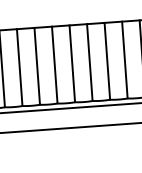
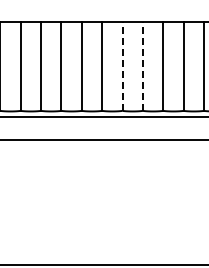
line: (107, 61) -> (142, 66), solid -> dashed
line: (89, 62) -> (122, 66), solid -> dashed

